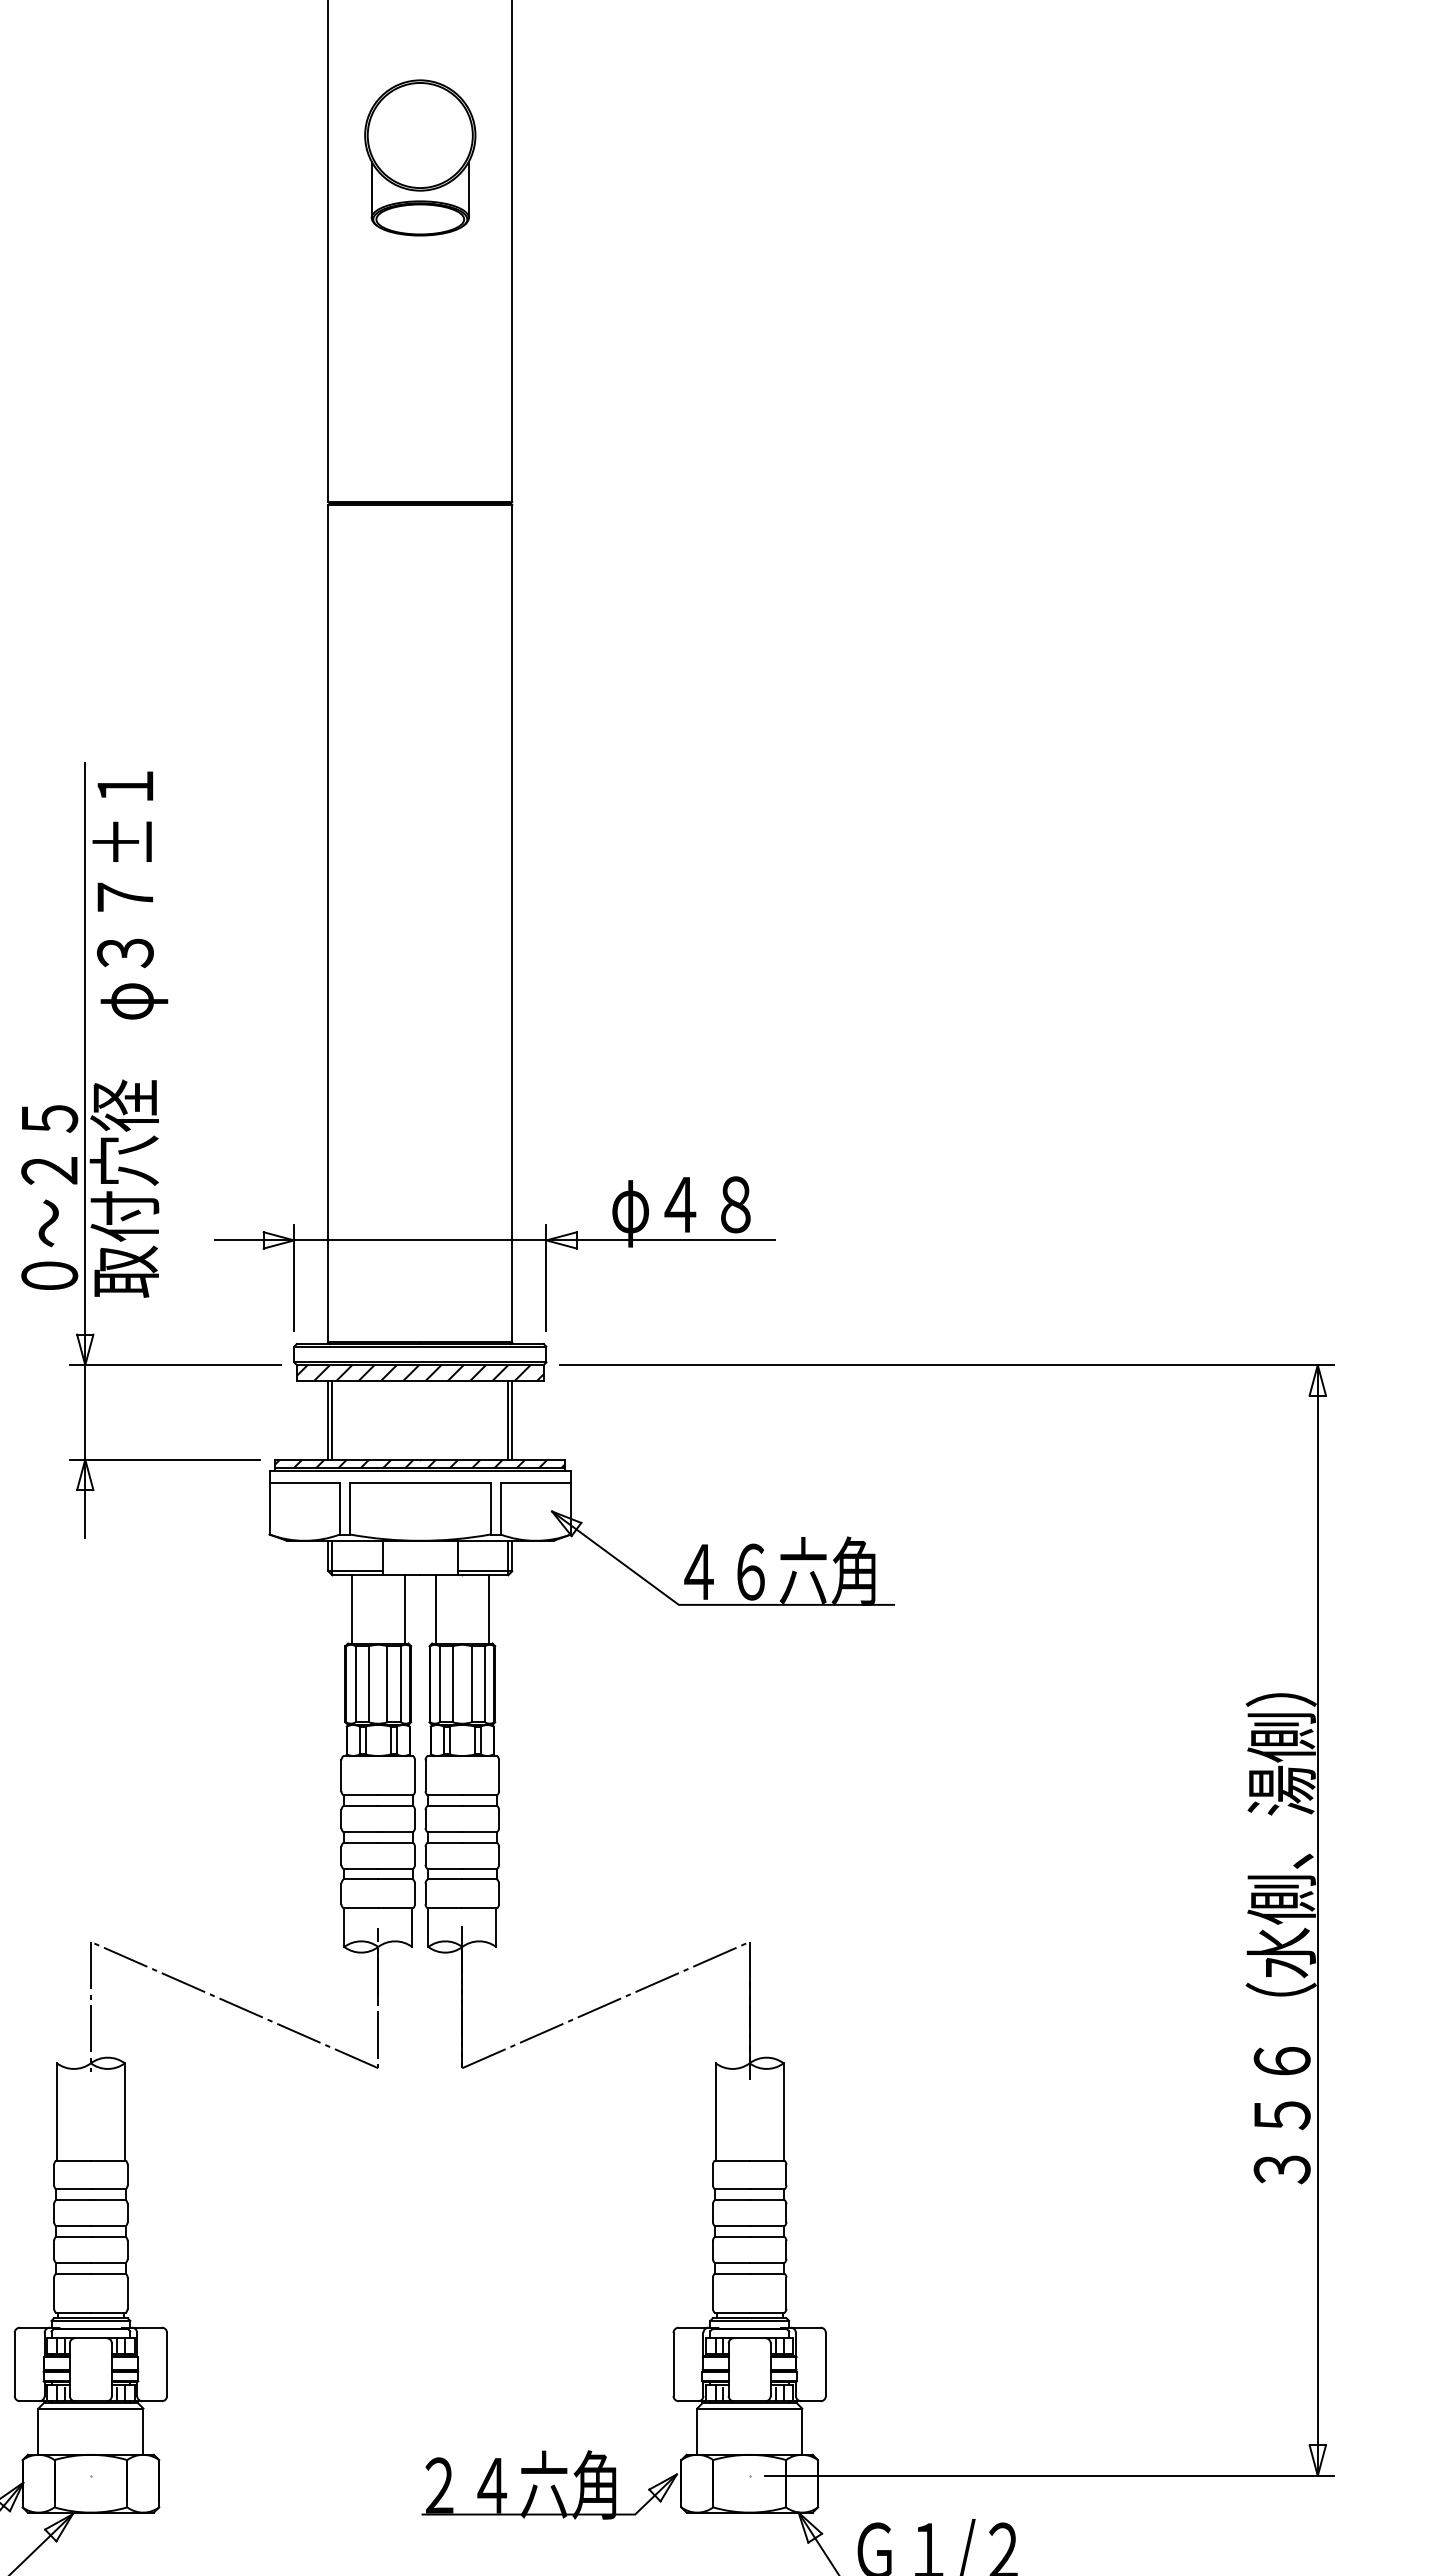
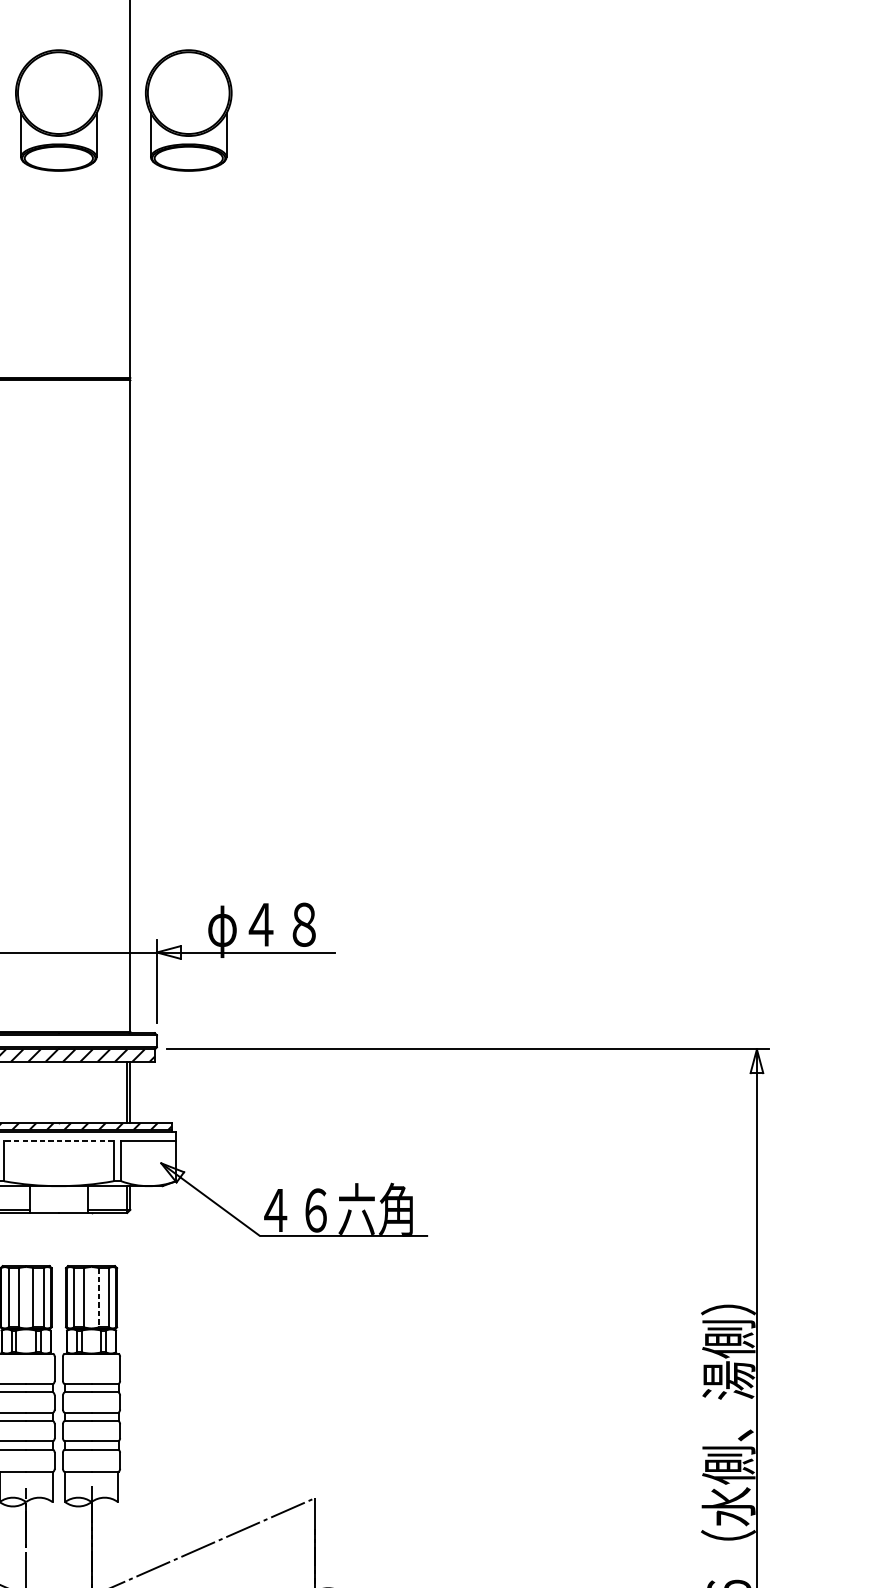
part: (587, 157) -> (188, 110), added
line: (419, 1482) -> (58, 1140), solid -> dashed
line: (351, 1609) -> (5, 1239), removed
line: (404, 1609) -> (46, 1239), removed
line: (436, 1609) -> (71, 1239), removed
line: (488, 1609) -> (111, 1239), removed
line: (471, 1684) -> (98, 1297), solid -> dashed

